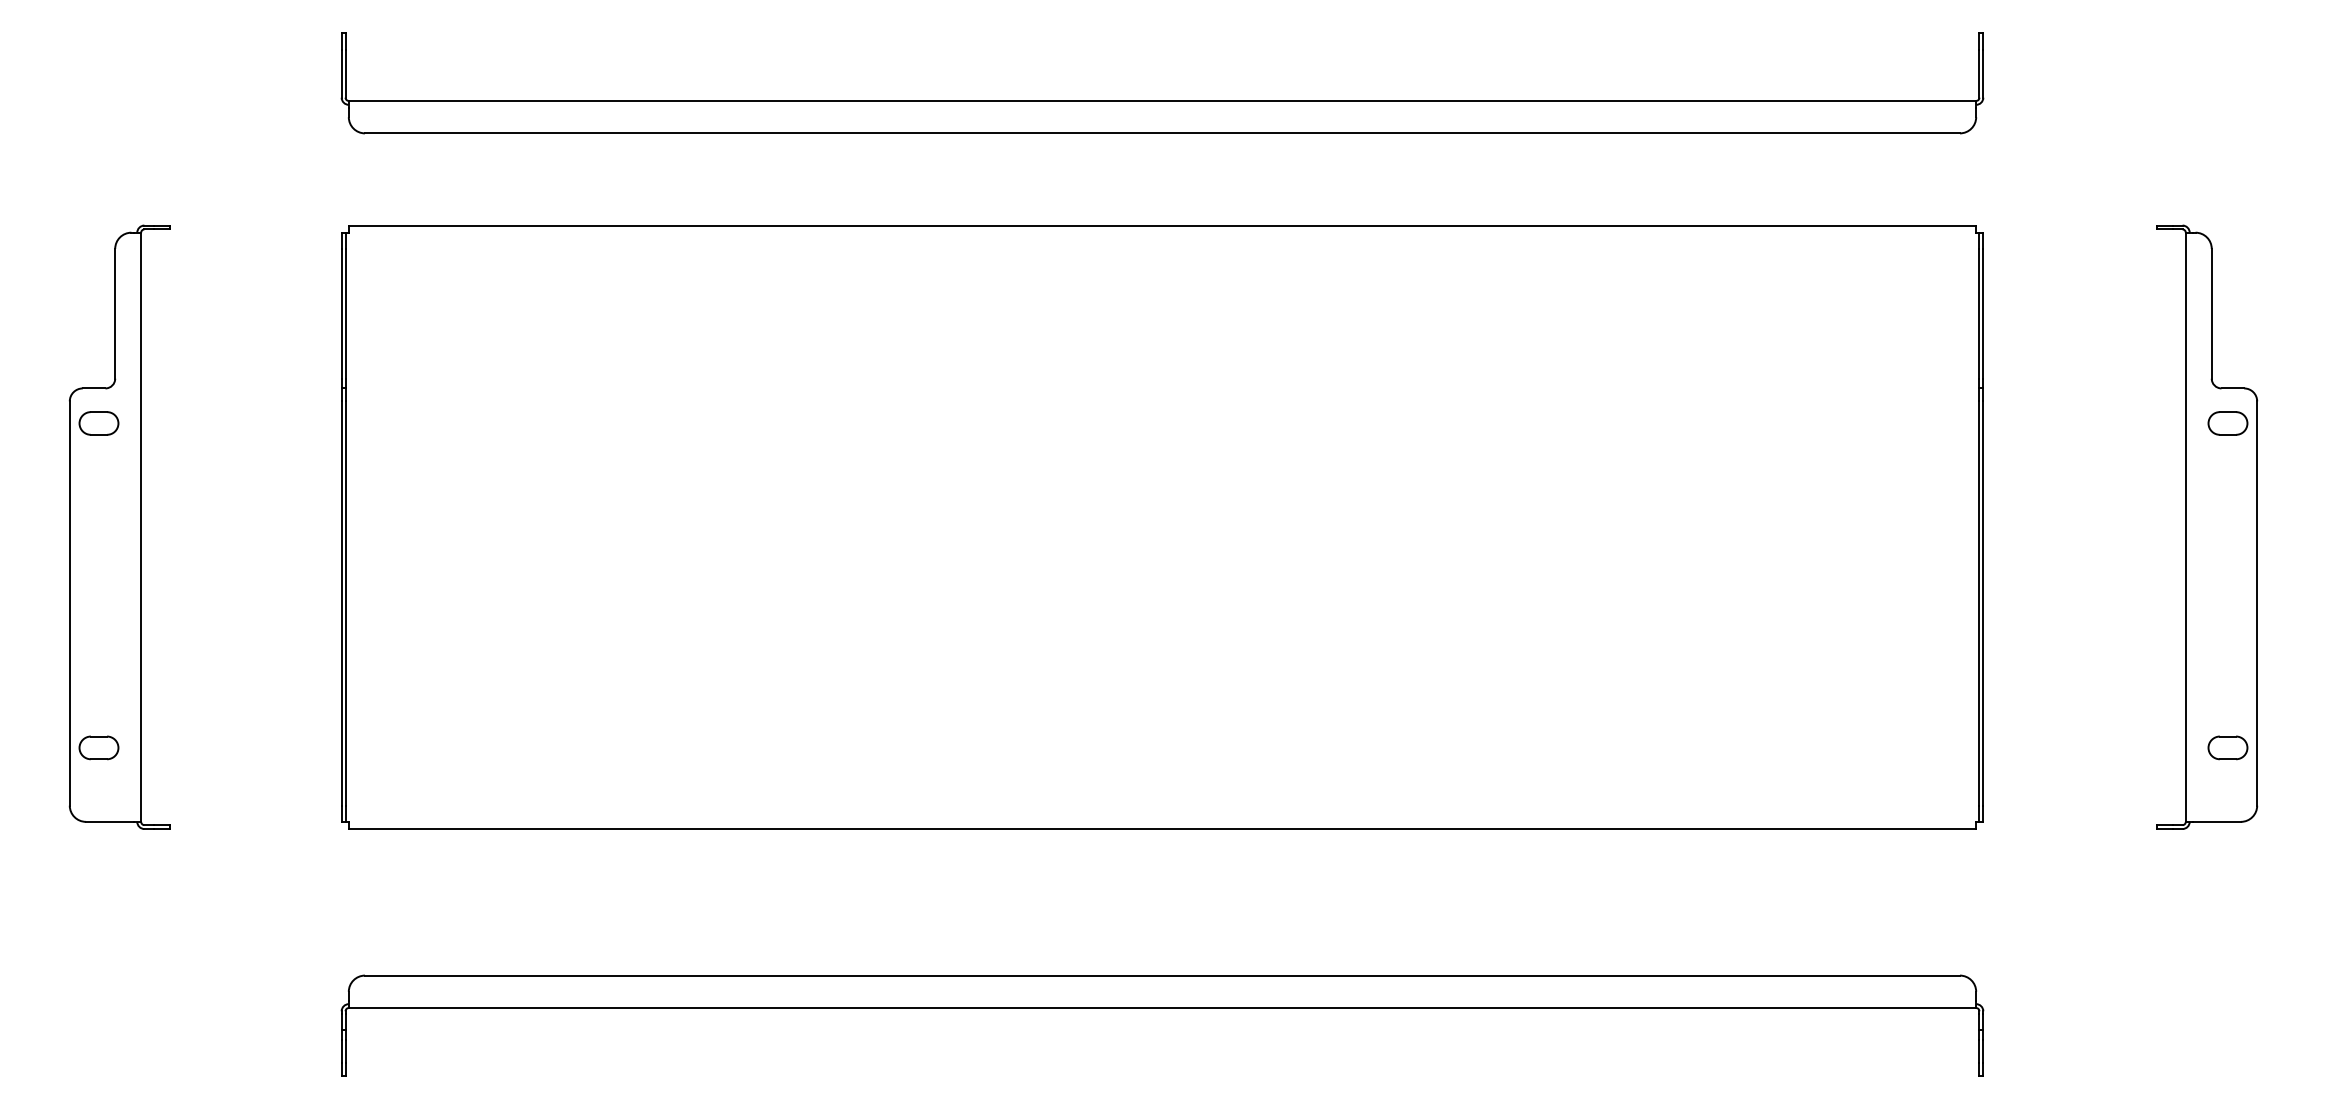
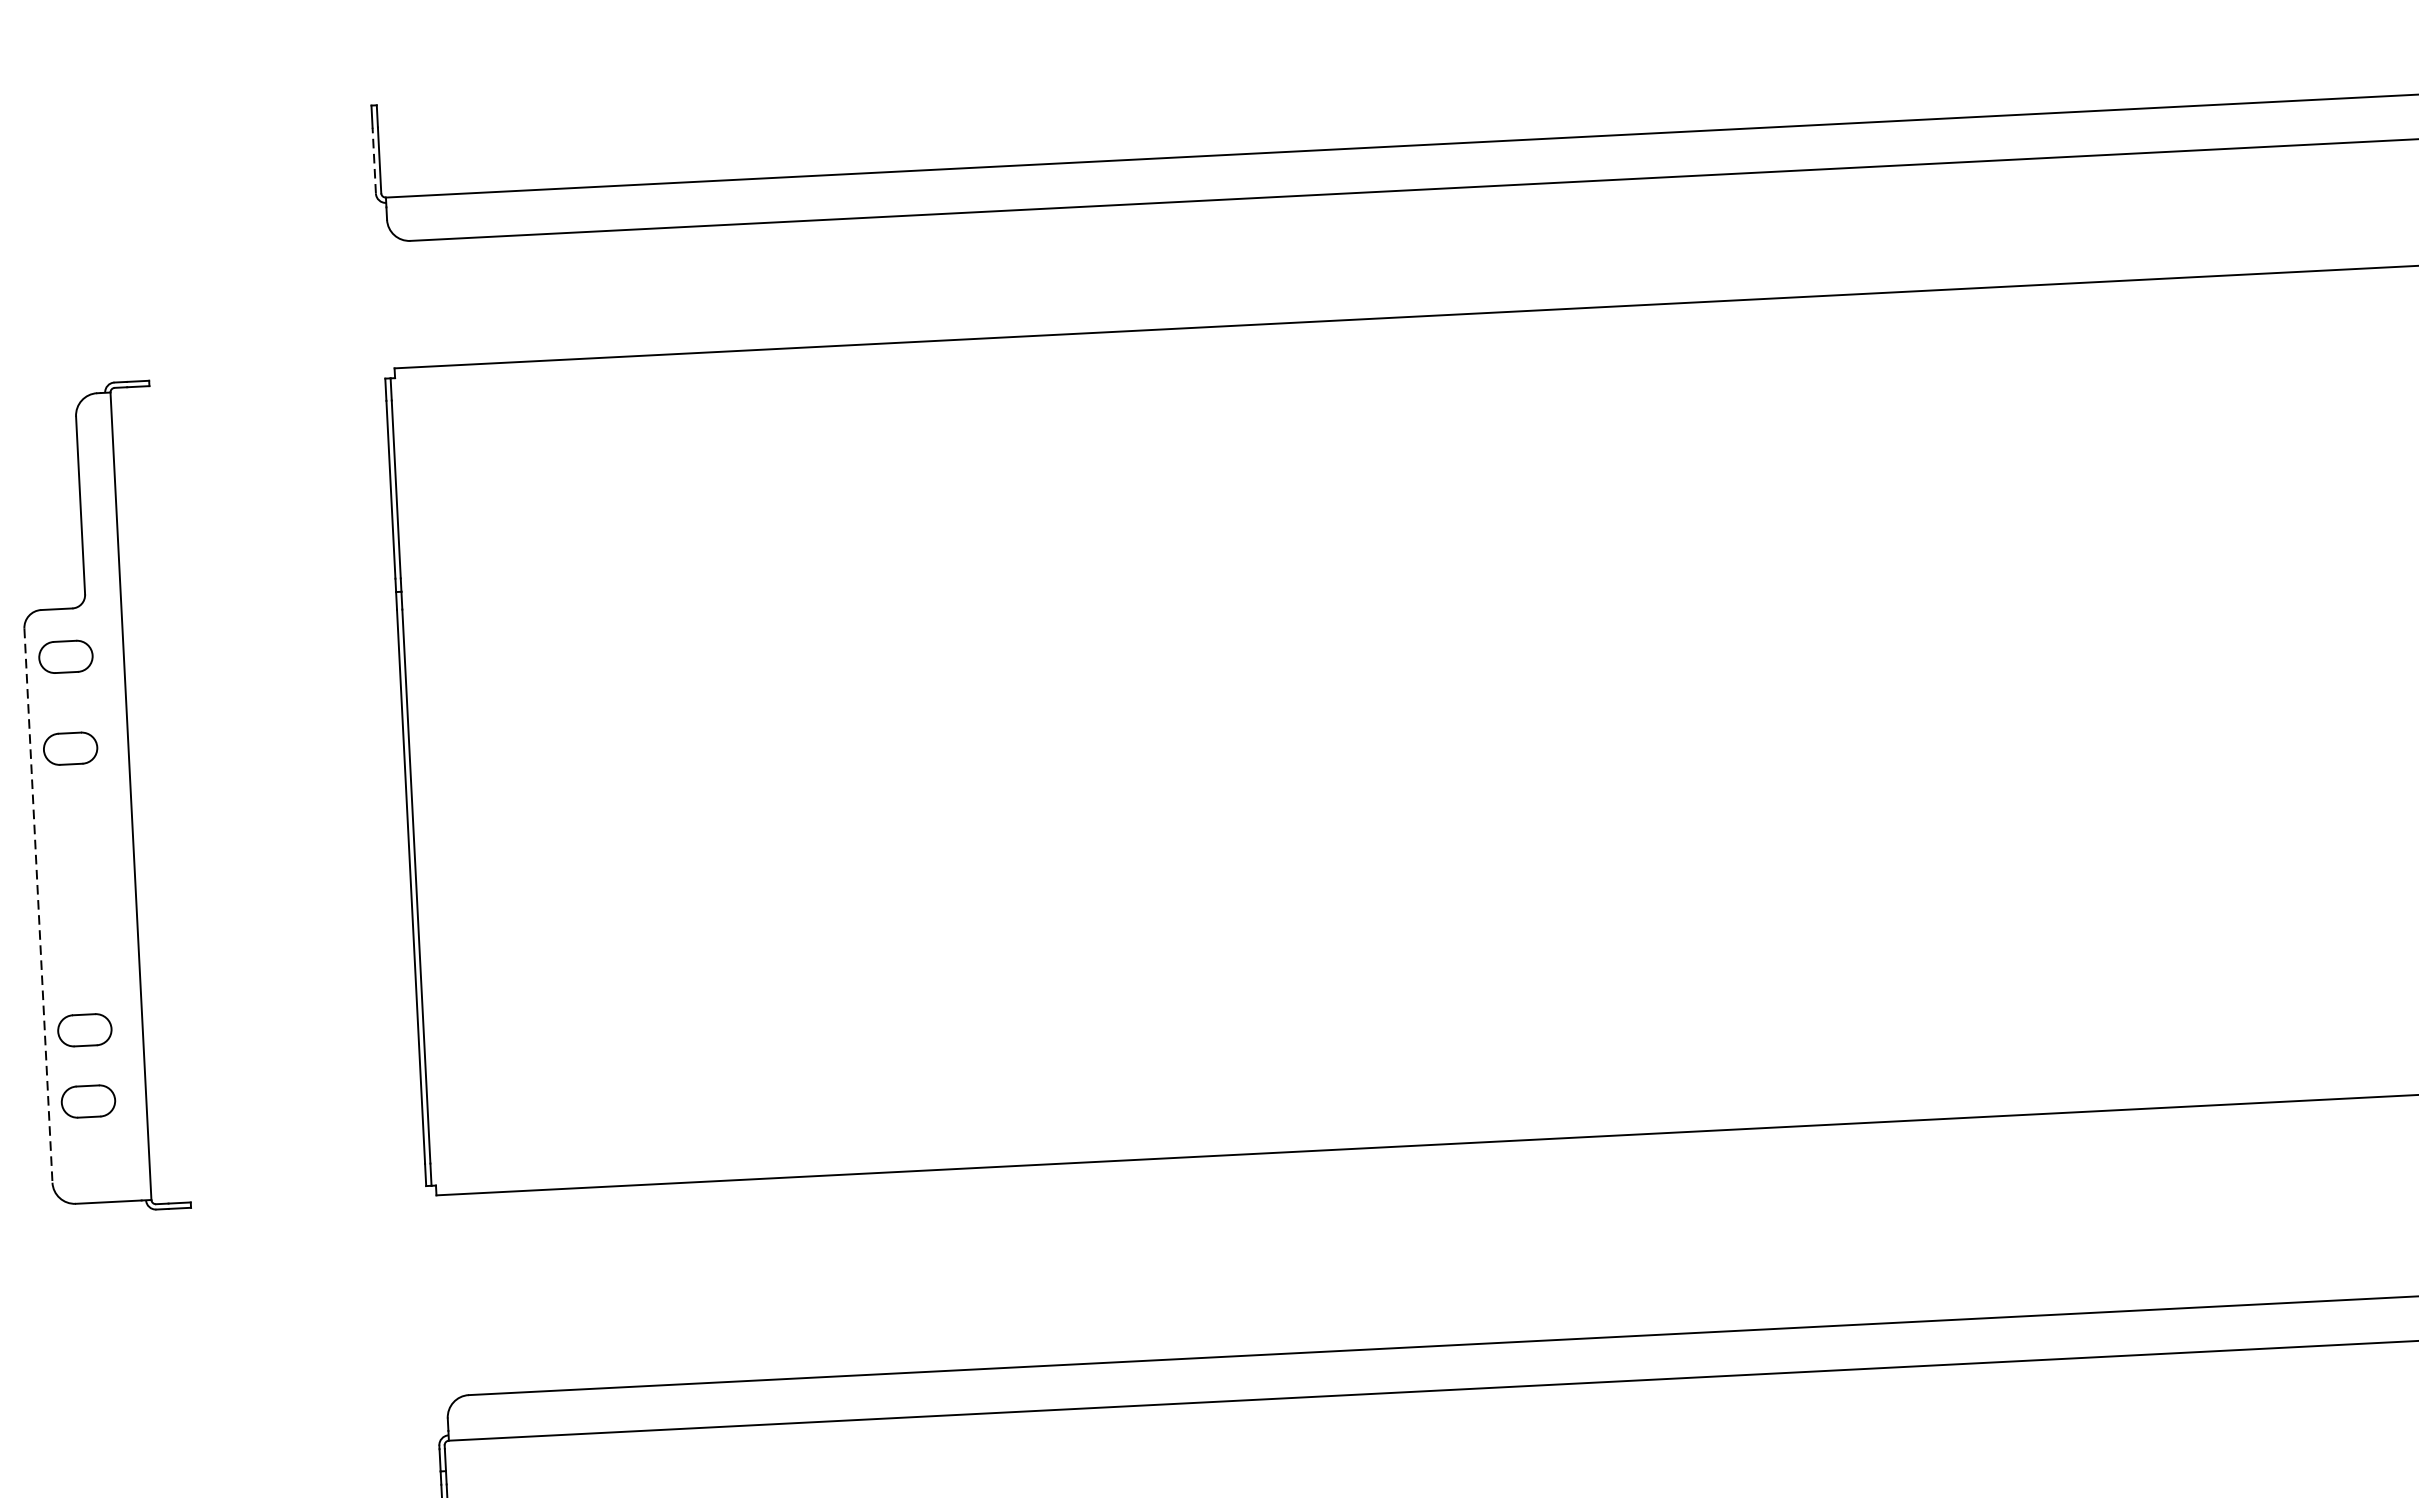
line: (341, 73) -> (374, 160), solid -> dashed
part: (98, 490) -> (69, 748), added
line: (69, 604) -> (38, 907), solid -> dashed
part: (98, 695) -> (84, 1029), added

